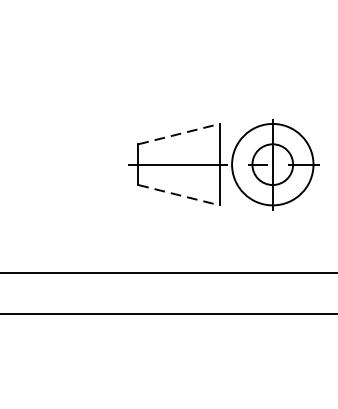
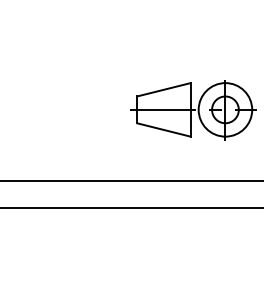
line: (178, 133) -> (163, 89), dashed -> solid
line: (178, 194) -> (163, 129), dashed -> solid

